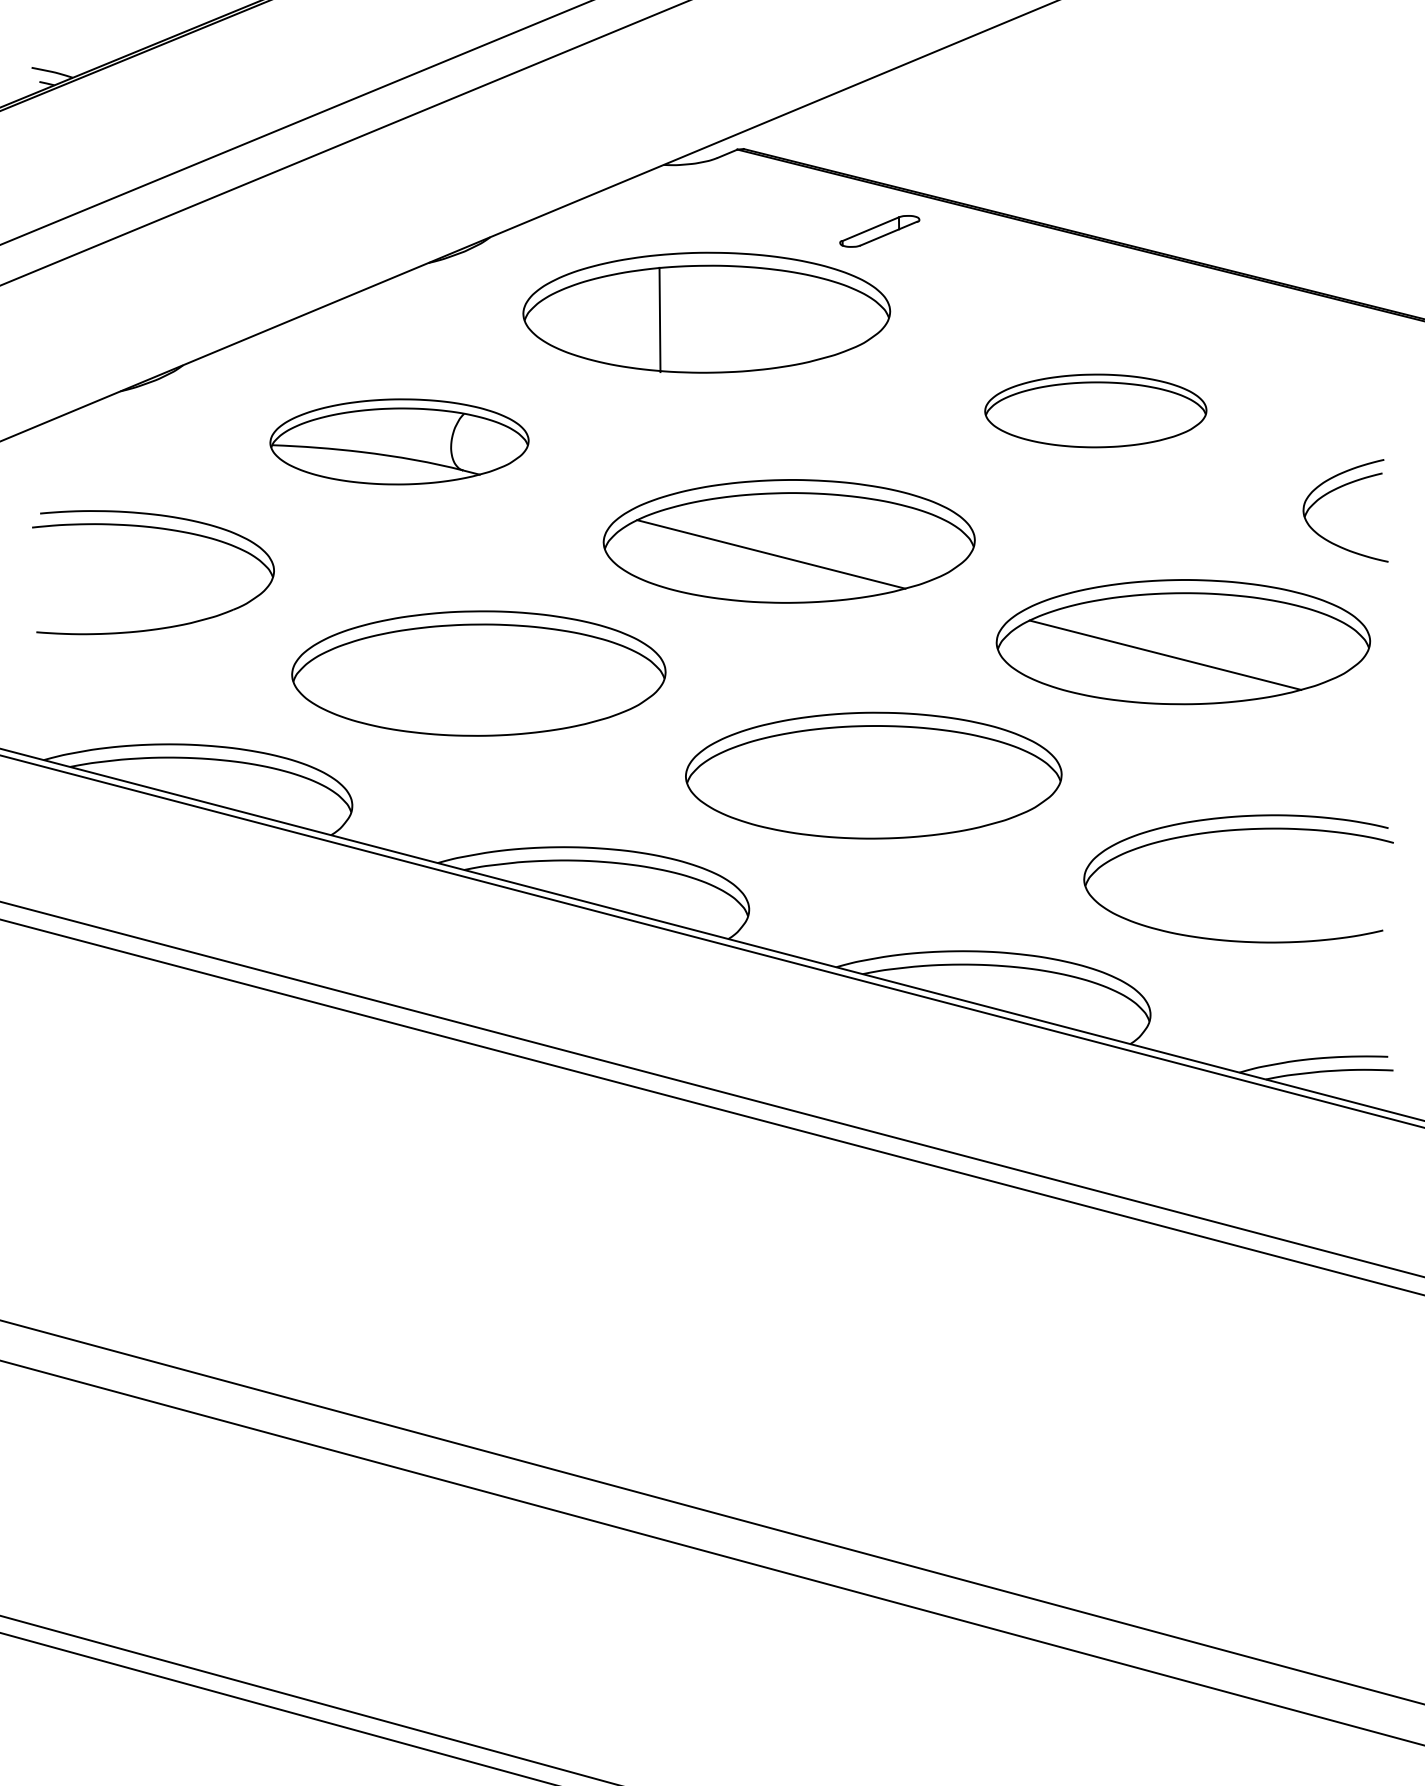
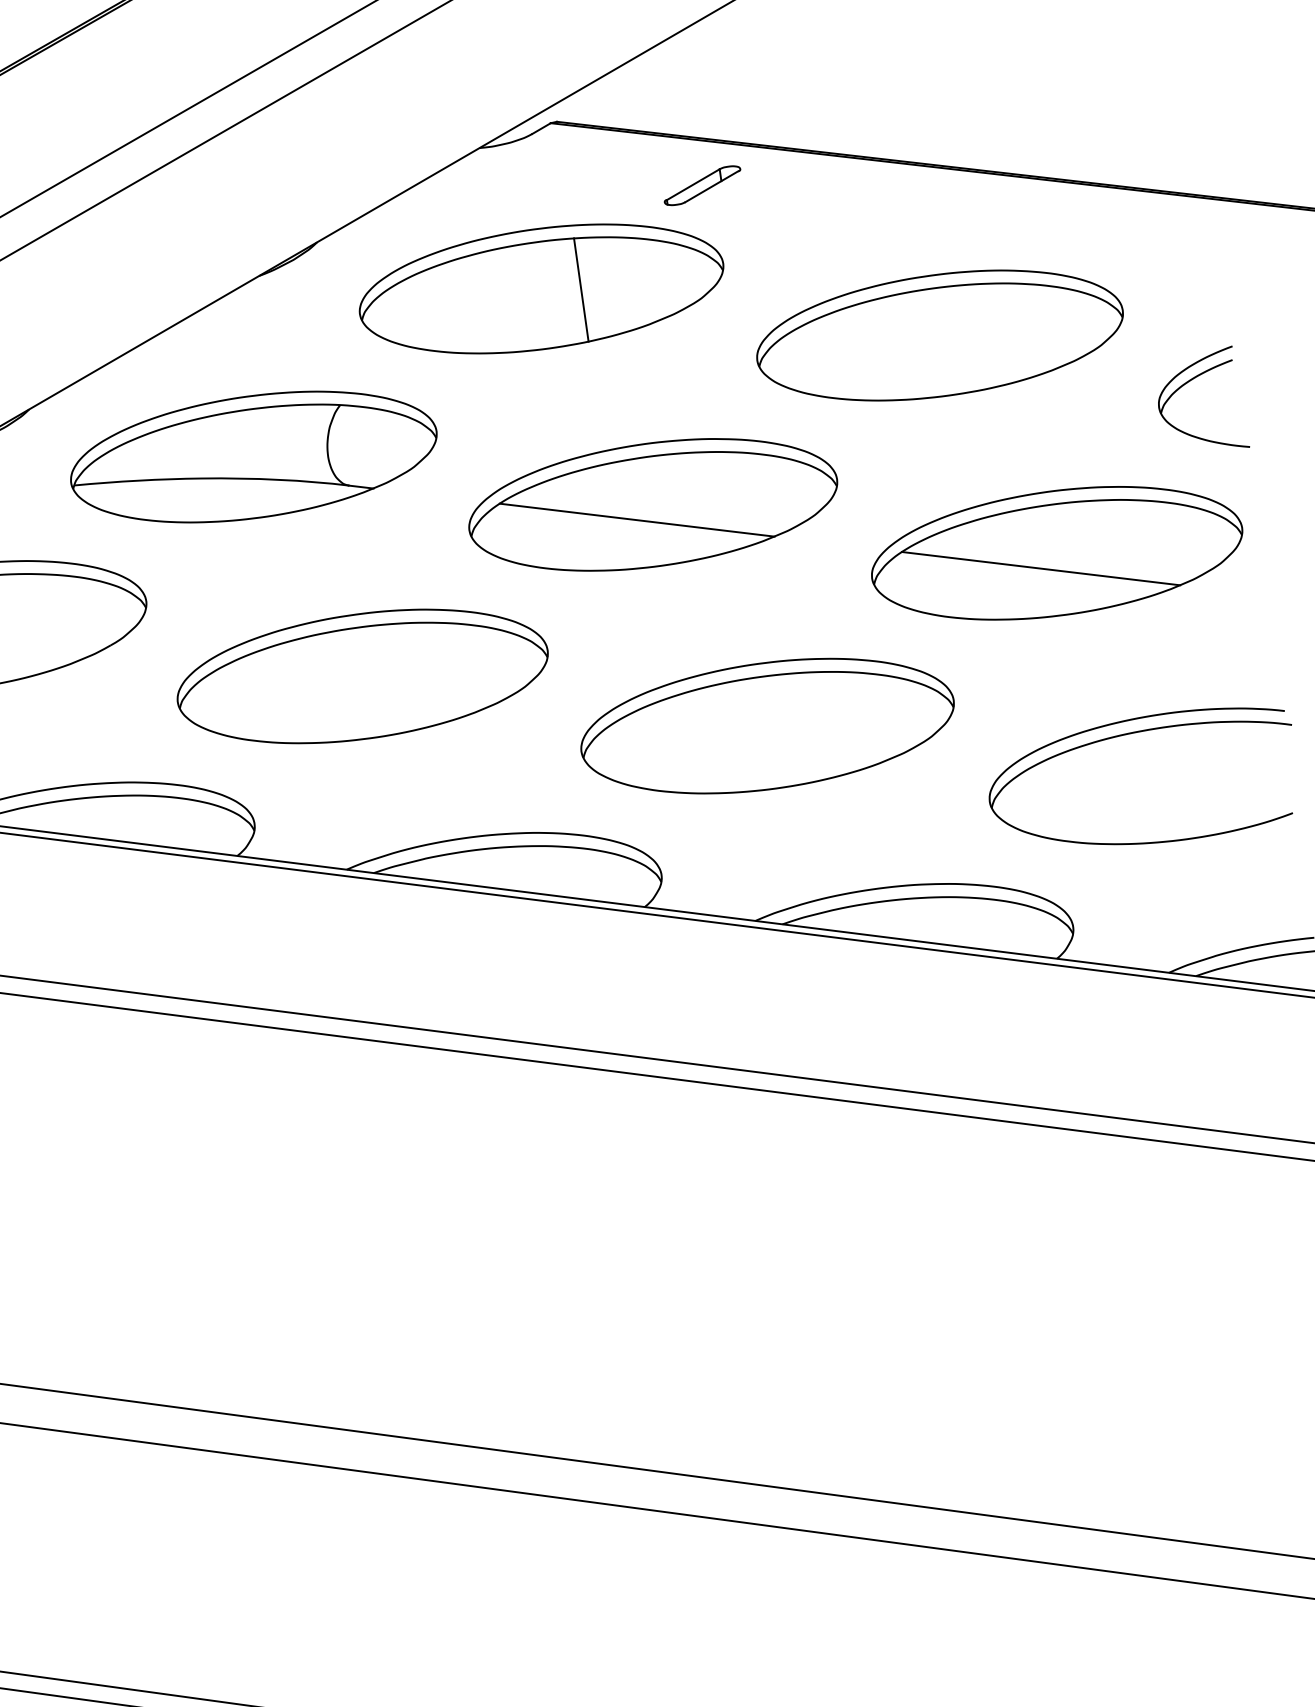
line: (659, 319) -> (580, 289), moved
part: (1095, 410) -> (939, 335), size x1.67
part: (399, 441) -> (253, 456), size x1.43

